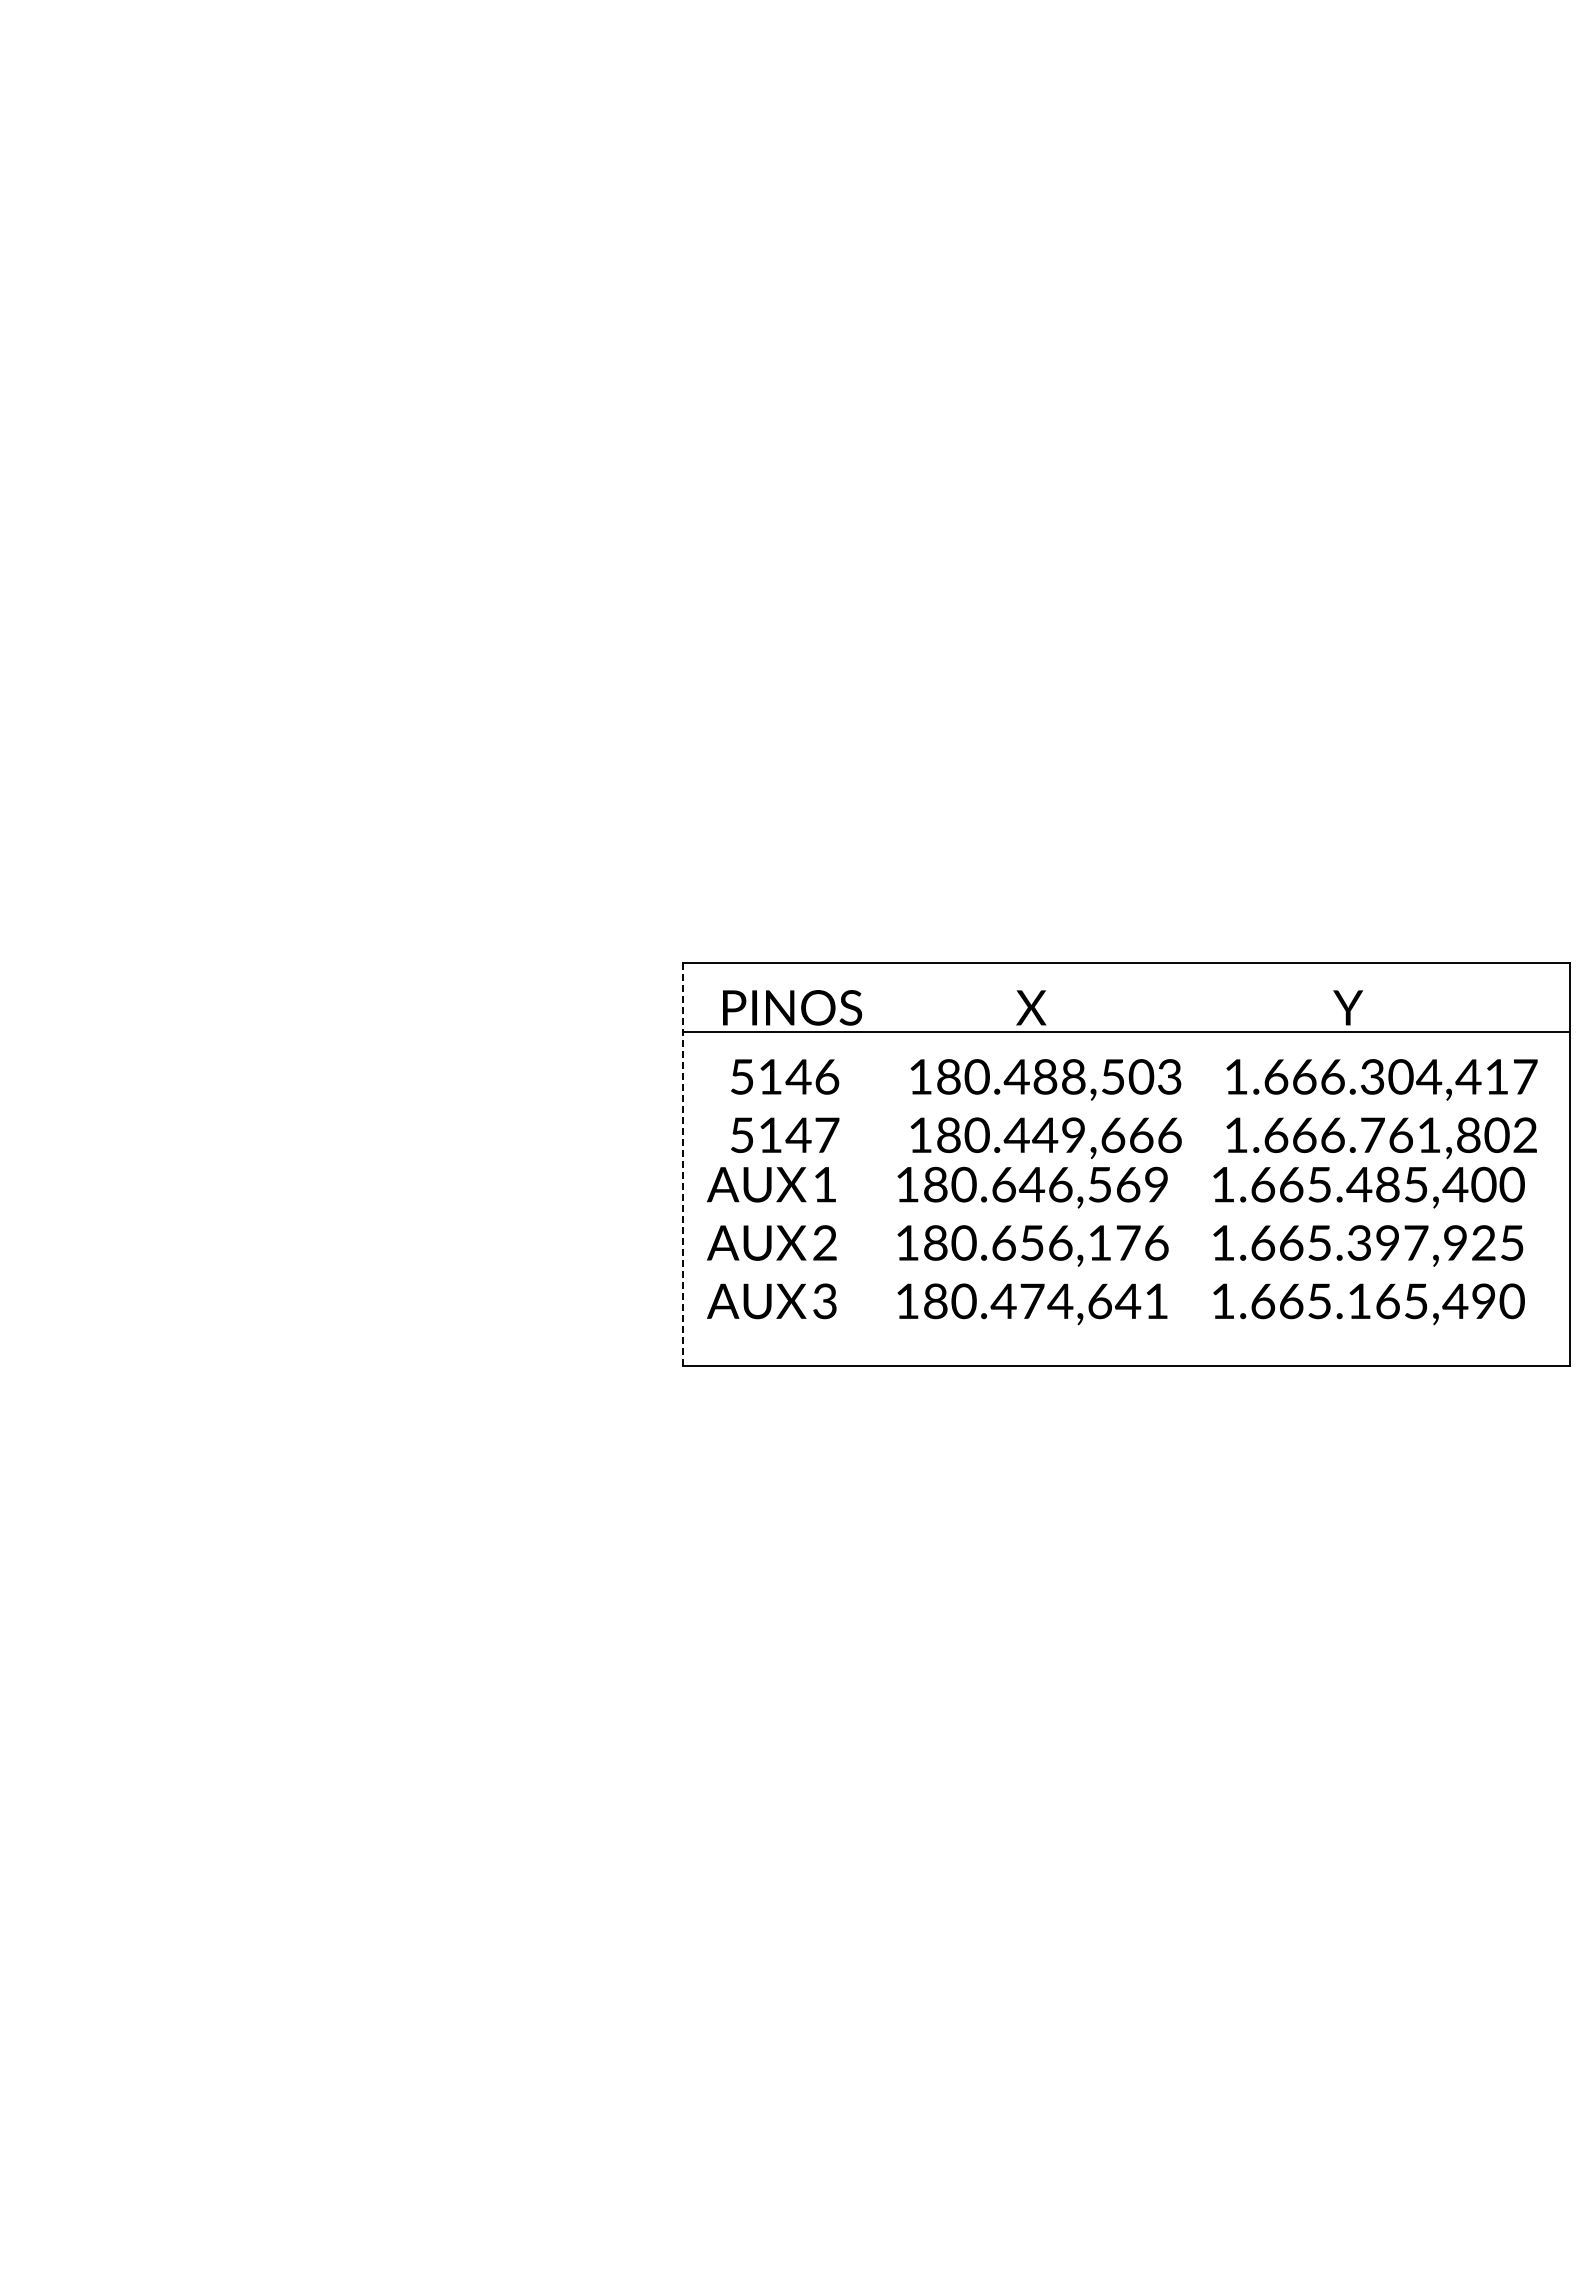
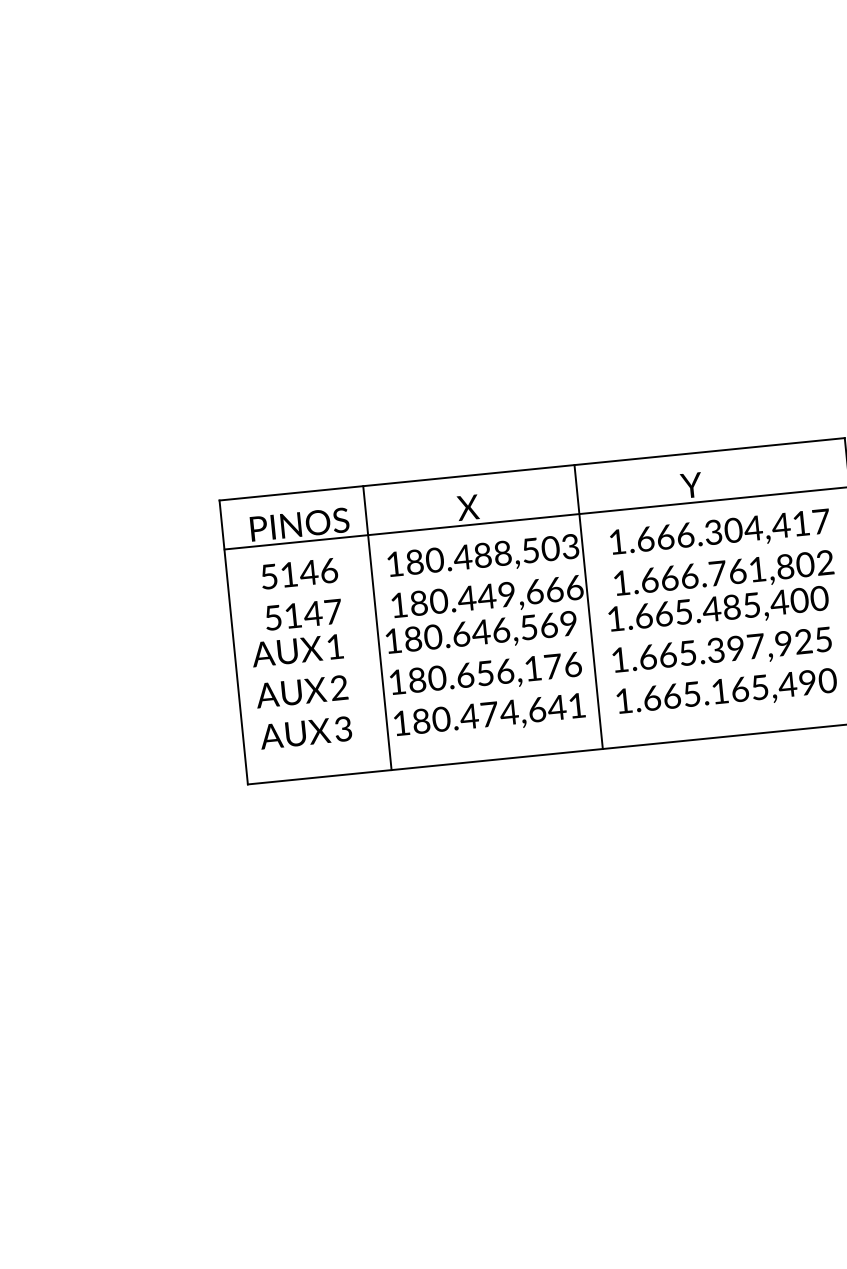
line: (683, 1163) -> (233, 641), dashed -> solid
line: (886, 1163) -> (377, 627), added
line: (1186, 1163) -> (588, 606), added

